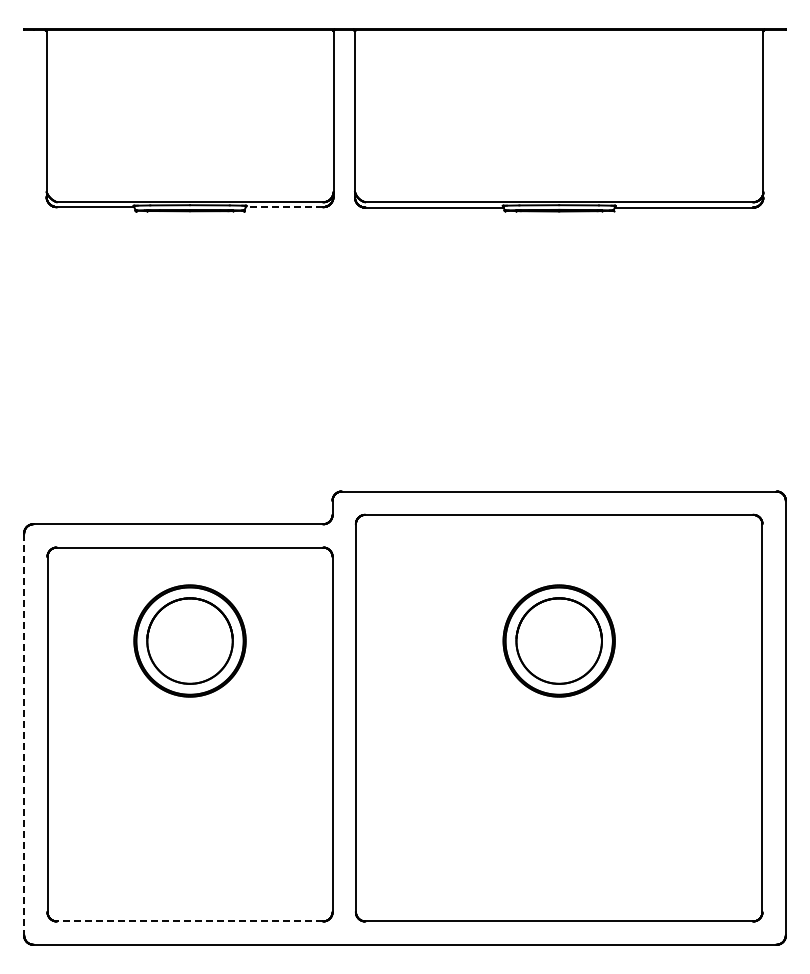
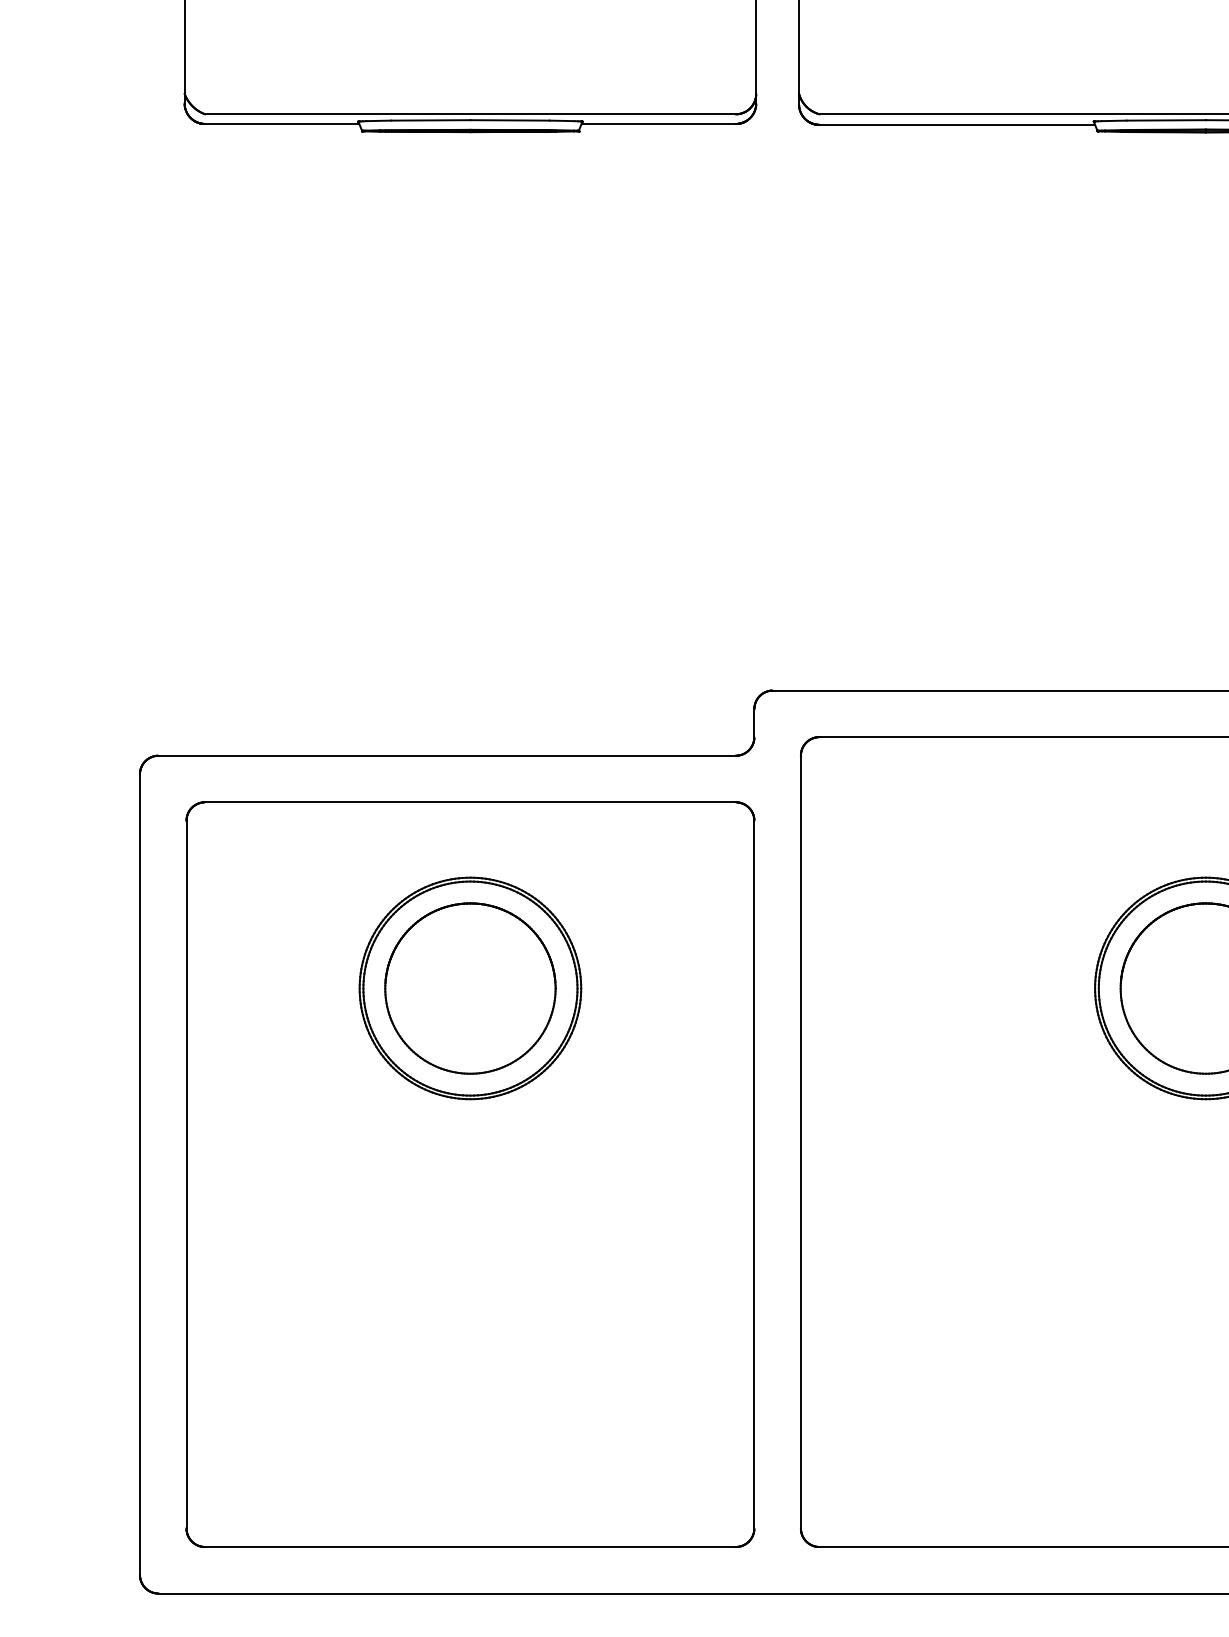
line: (284, 207) -> (658, 124), dashed -> solid
line: (24, 734) -> (140, 1174), dashed -> solid
line: (189, 921) -> (469, 1547), dashed -> solid

